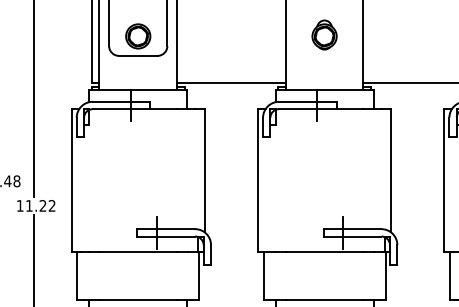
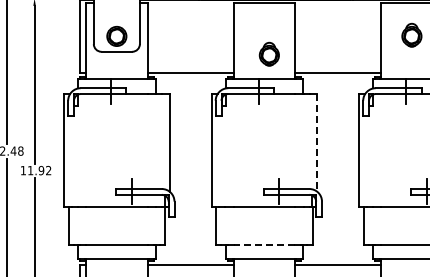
part: (323, 34) -> (268, 53), moved
line: (391, 170) -> (317, 142), solid -> dashed
text: (43, 205) -> (41, 170), 11.22 -> 11.92
line: (324, 300) -> (264, 245), solid -> dashed

